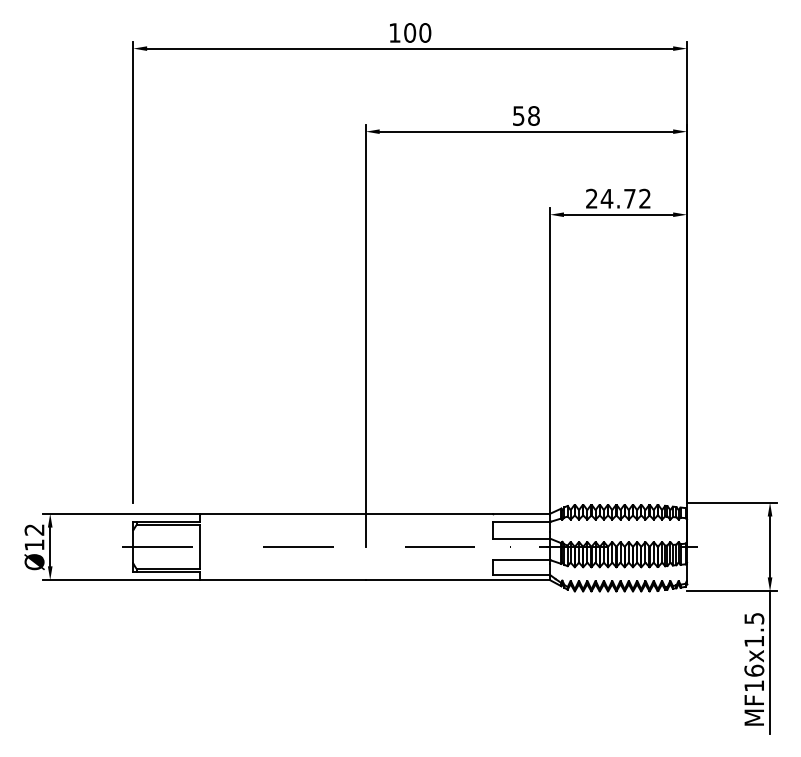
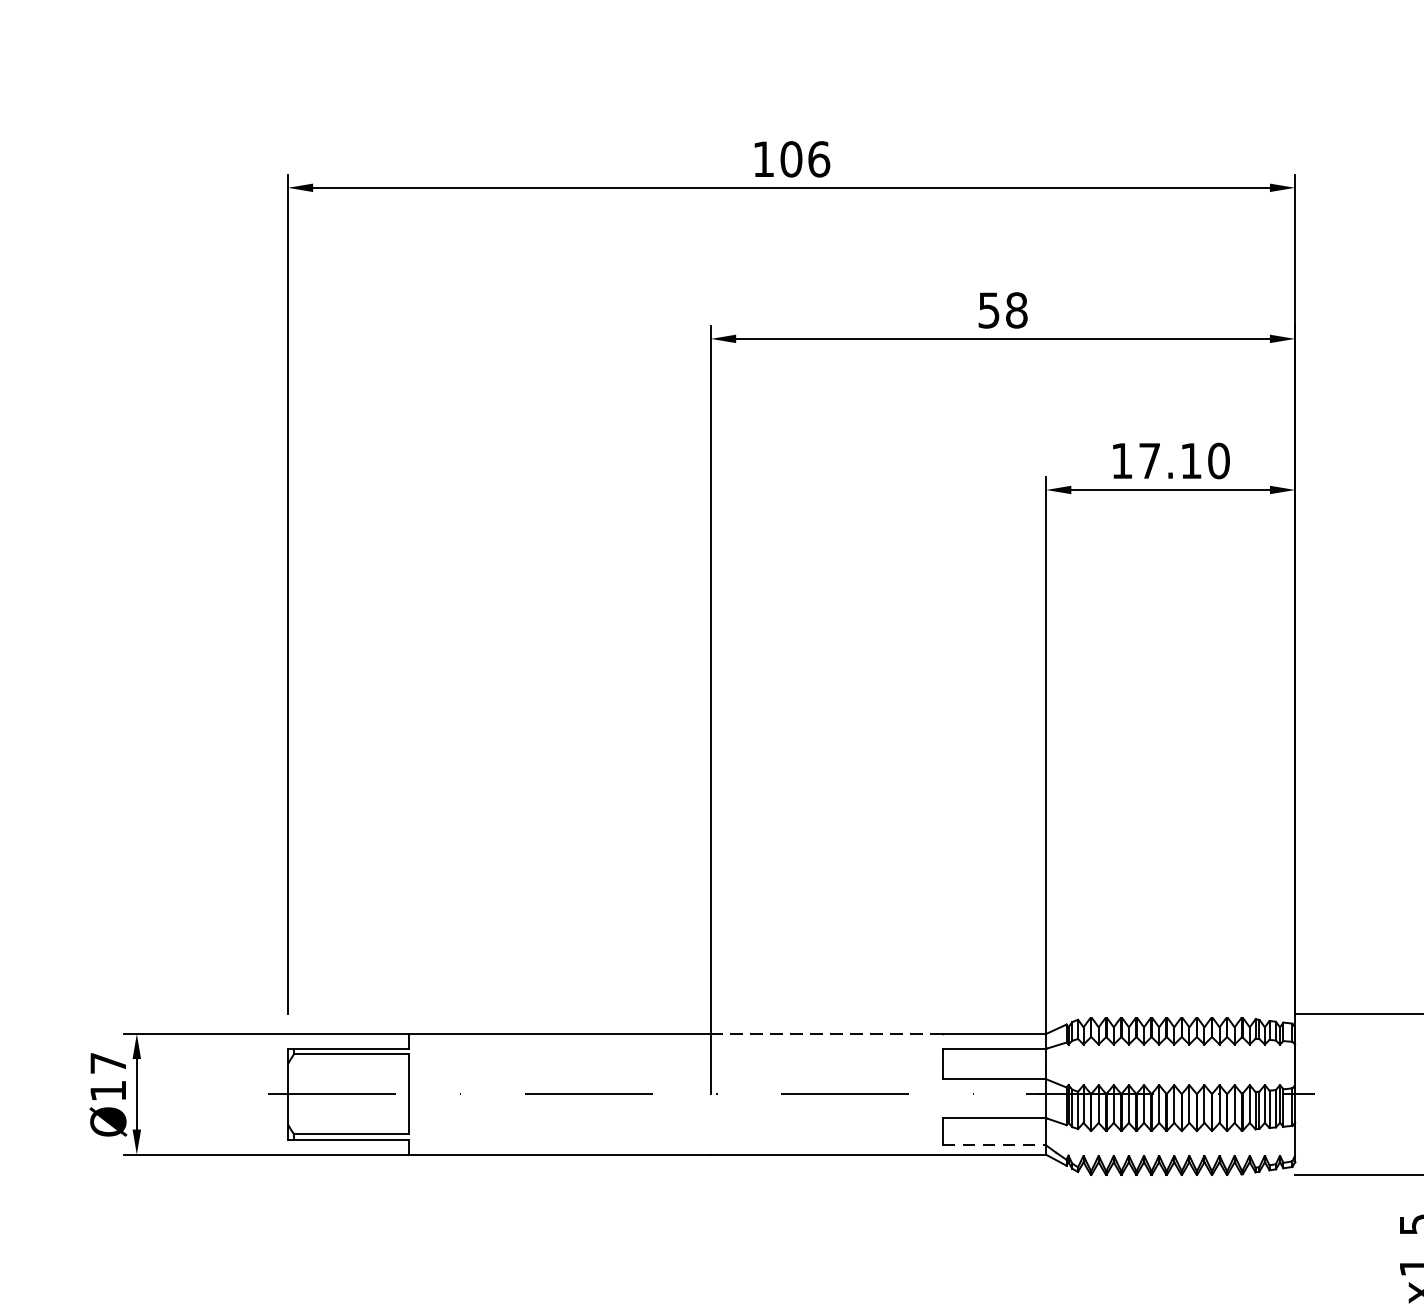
text: (425, 32) -> (819, 158), 100 -> 106
text: (618, 198) -> (1170, 460), 24.72 -> 17.10
line: (429, 513) -> (826, 1033), solid -> dashed
text: (34, 529) -> (108, 1062), Ø12 -> Ø17
line: (522, 574) -> (995, 1144), solid -> dashed

